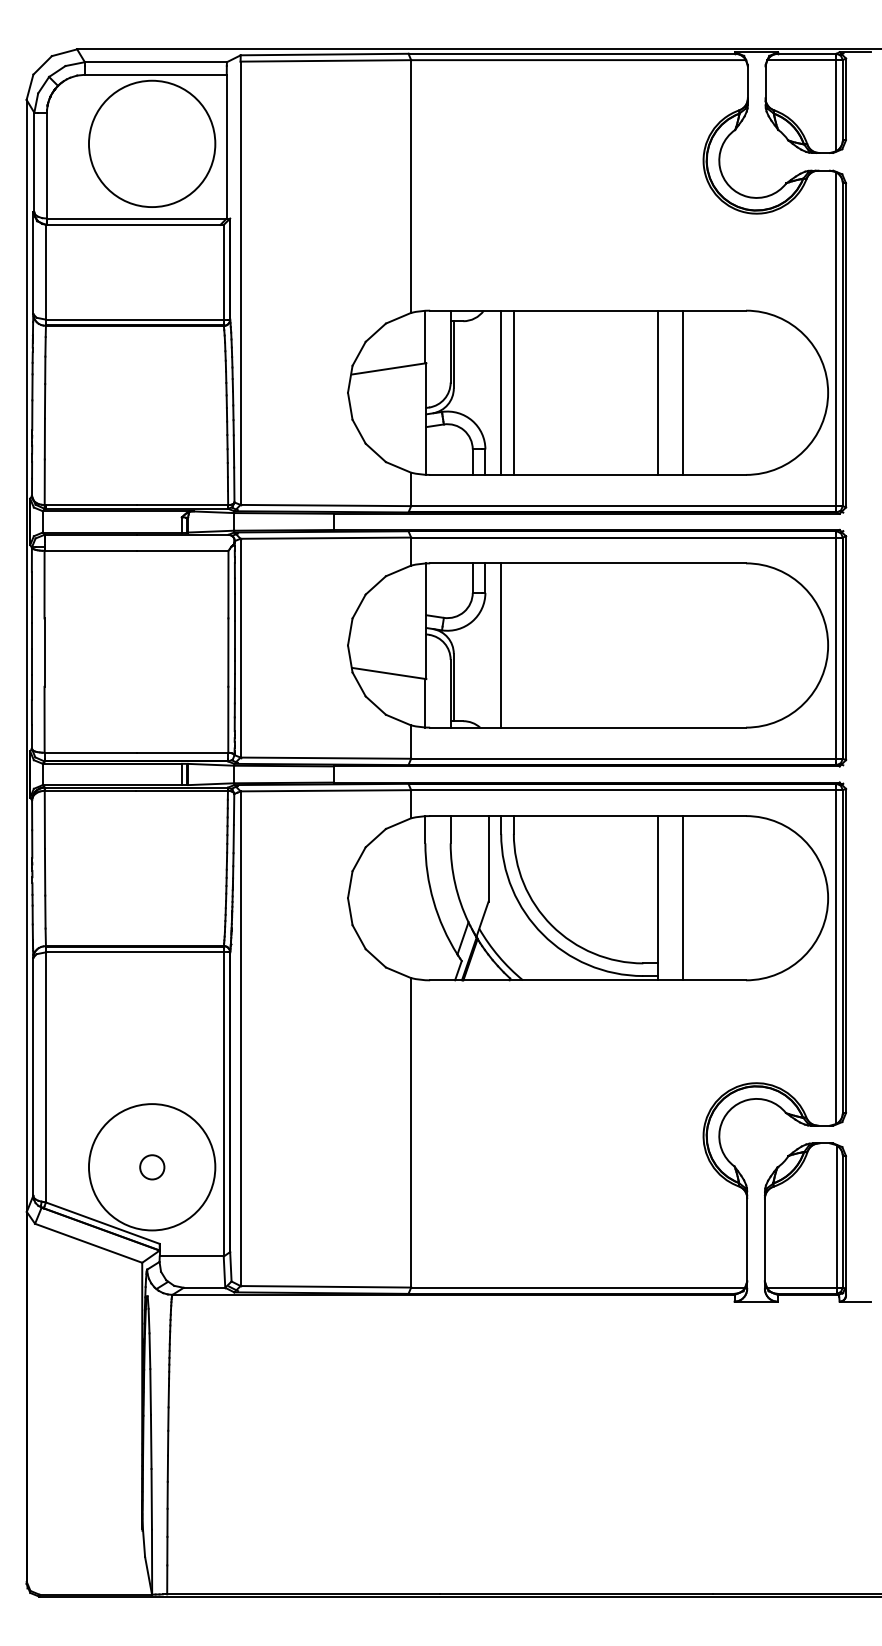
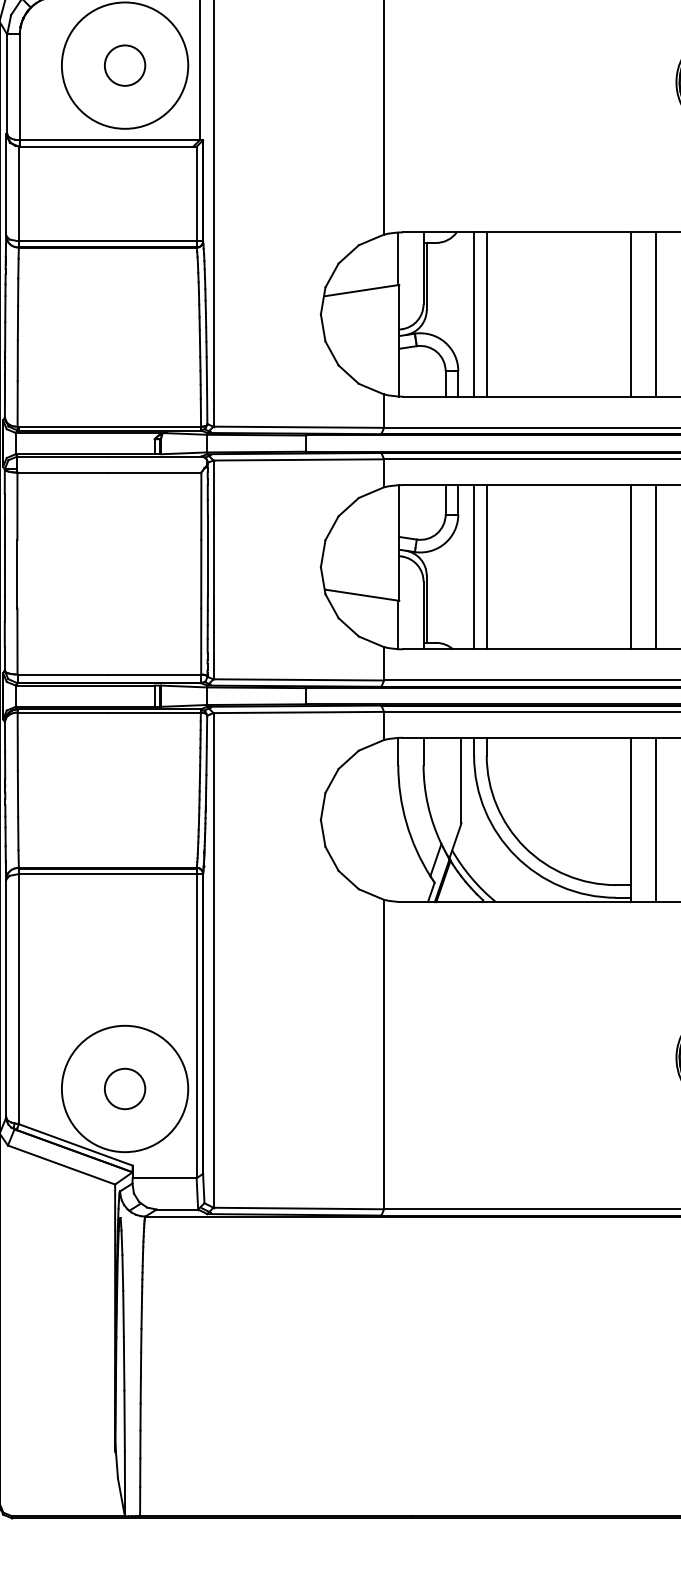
circle: (152, 143) -> (125, 65), added
line: (513, 645) -> (486, 567), added
line: (657, 645) -> (630, 567), added
line: (683, 645) -> (656, 567), added
circle: (152, 1167) -> (125, 1089), size x1.67

